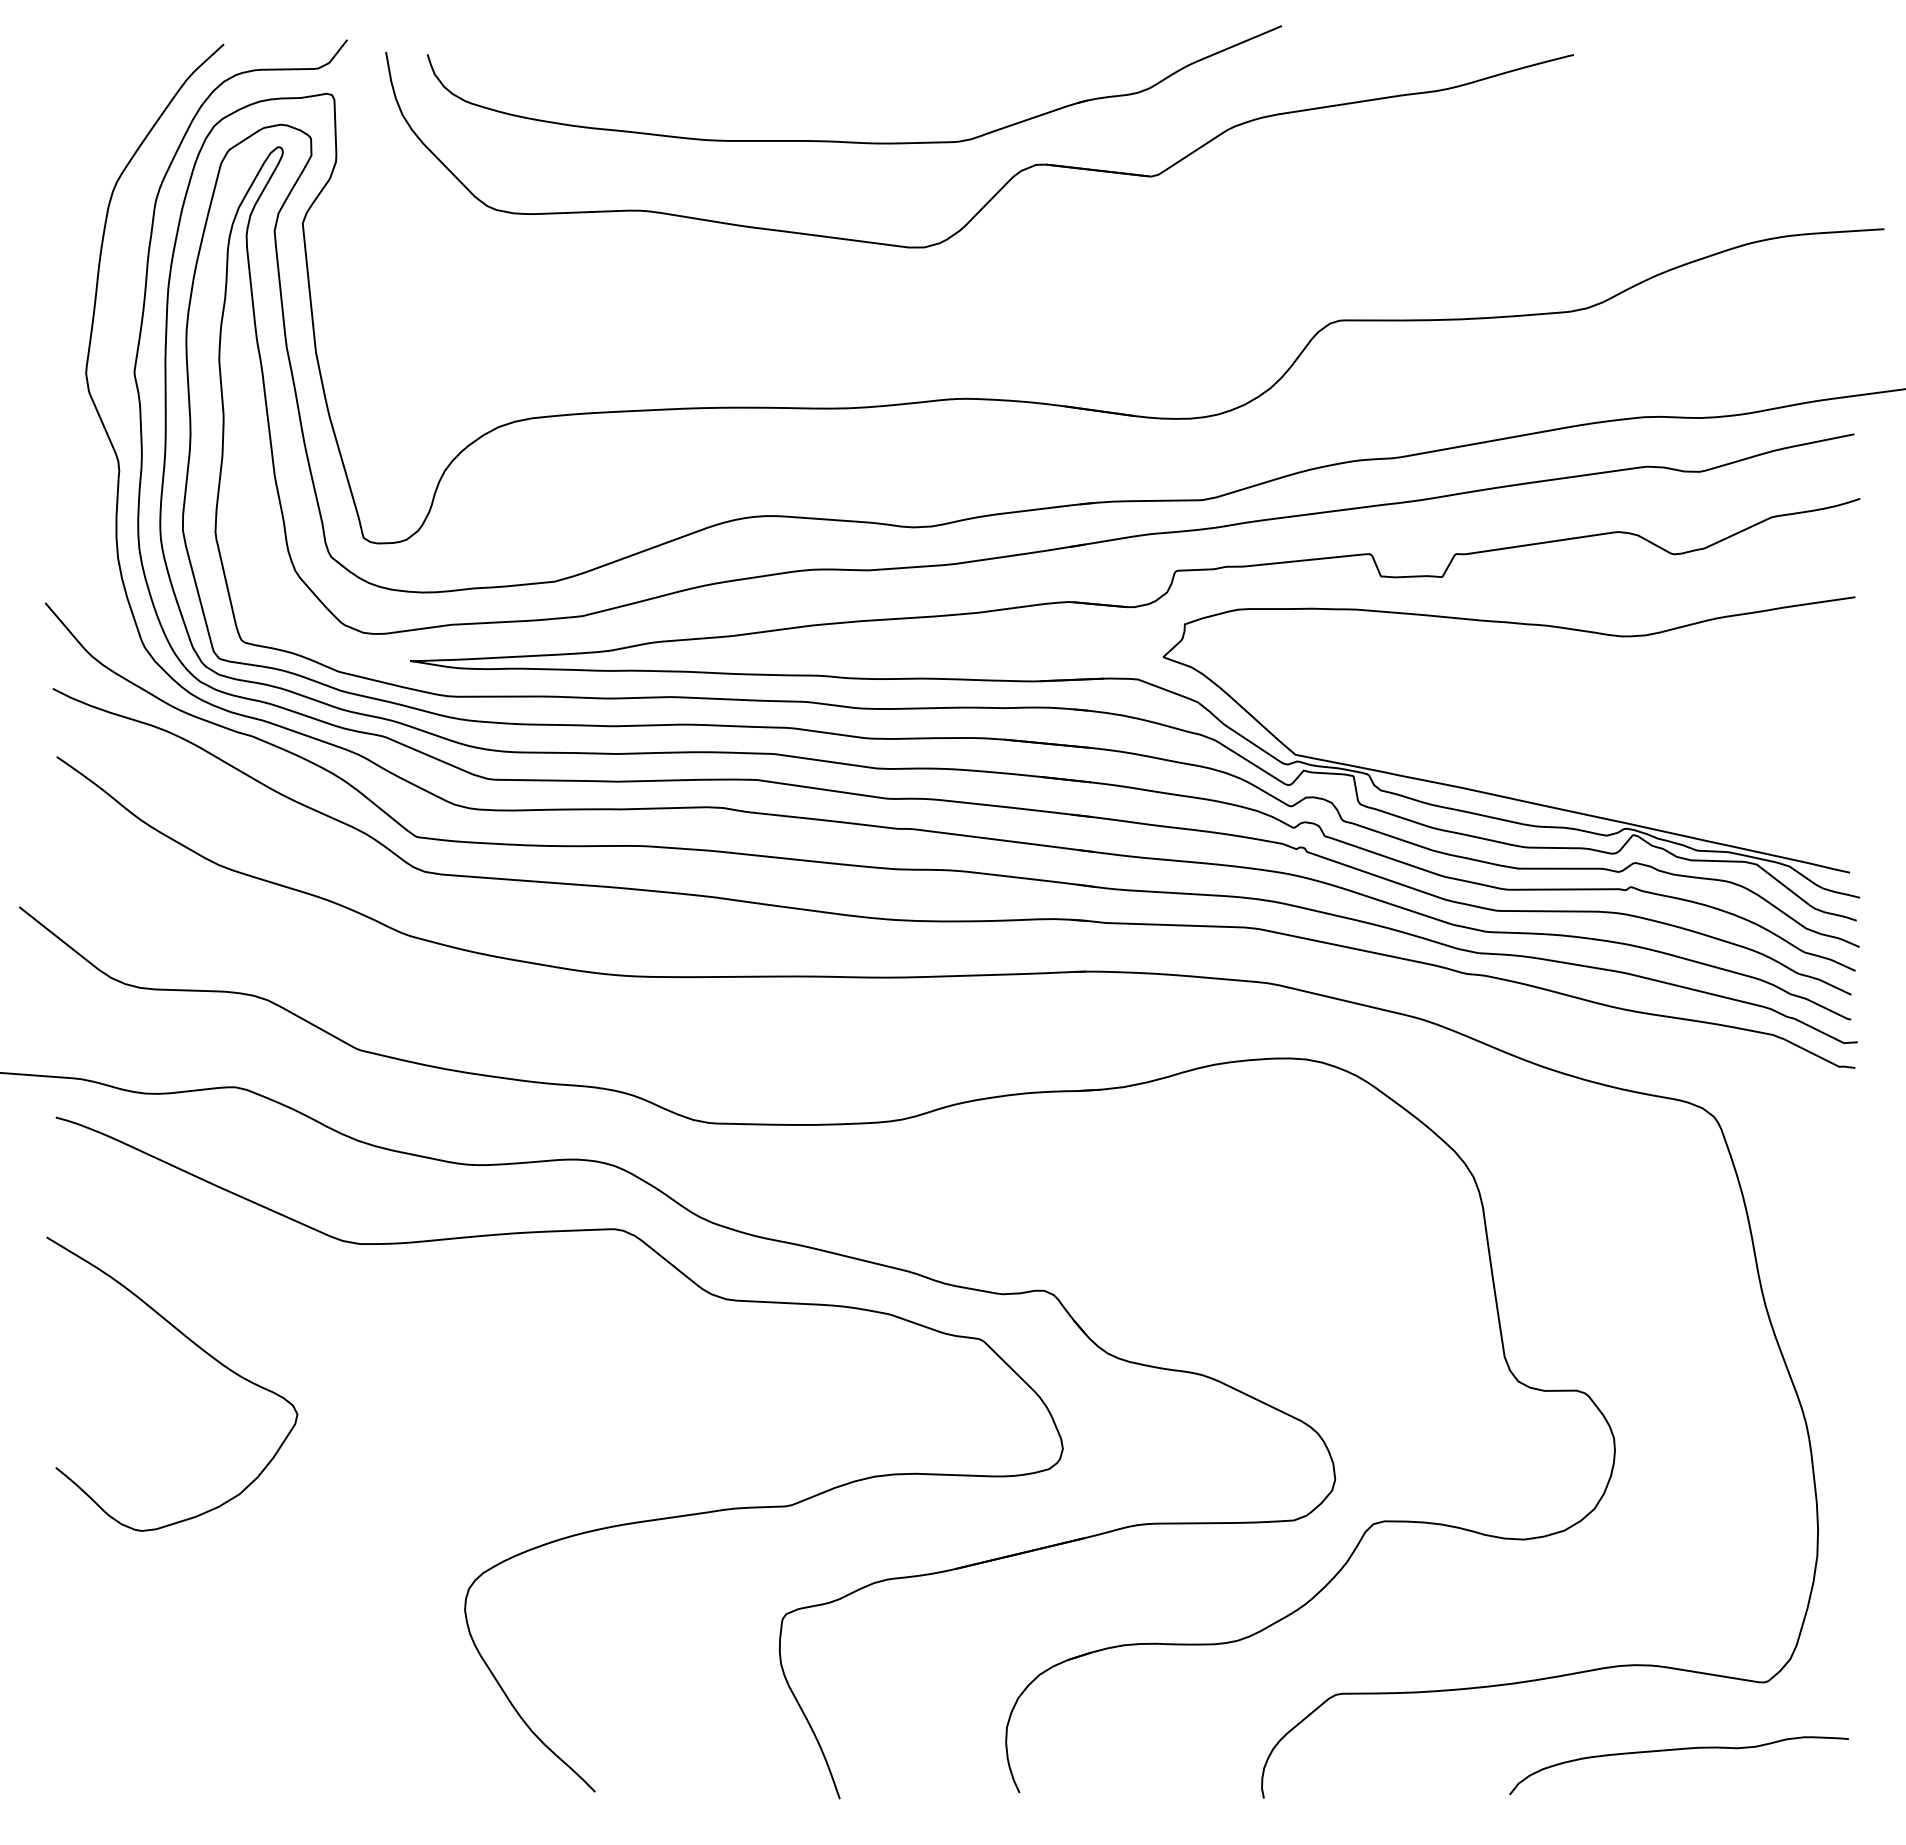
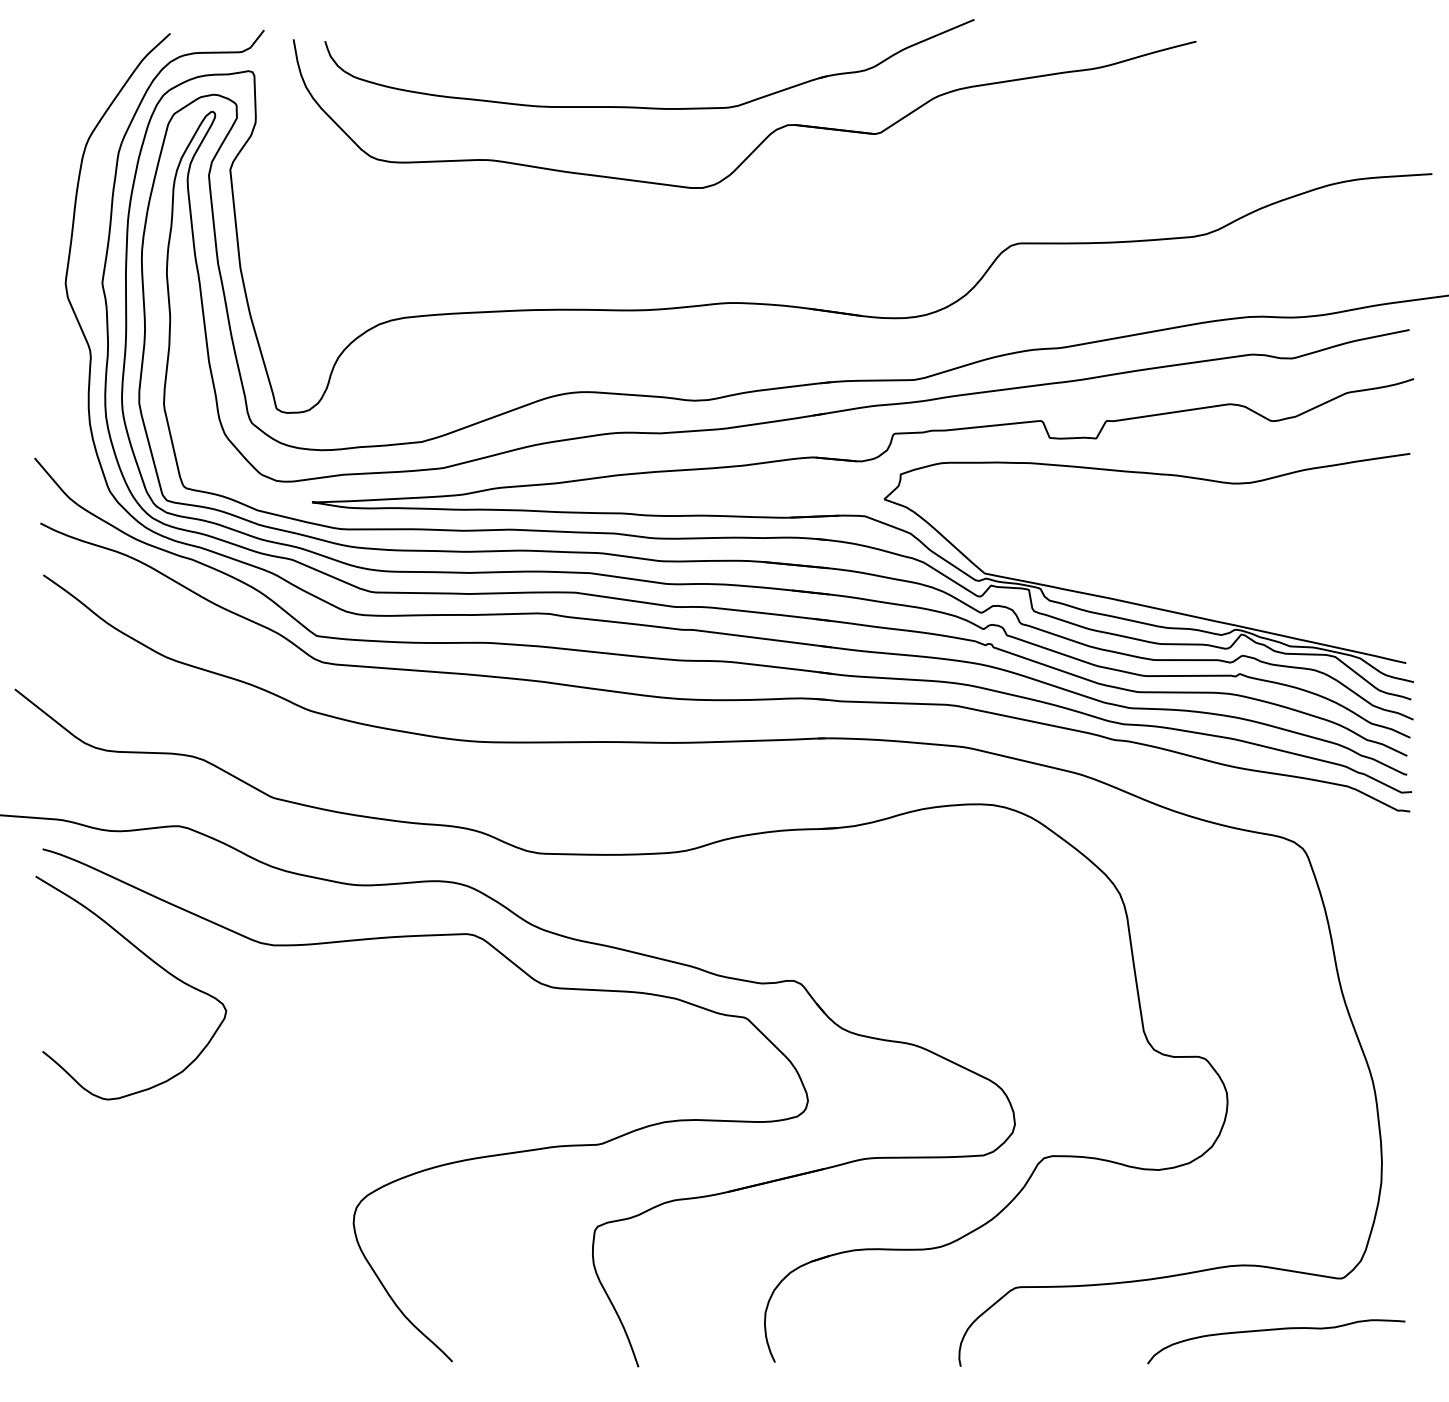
curve: (201, 1350) -> (153, 962), moved

